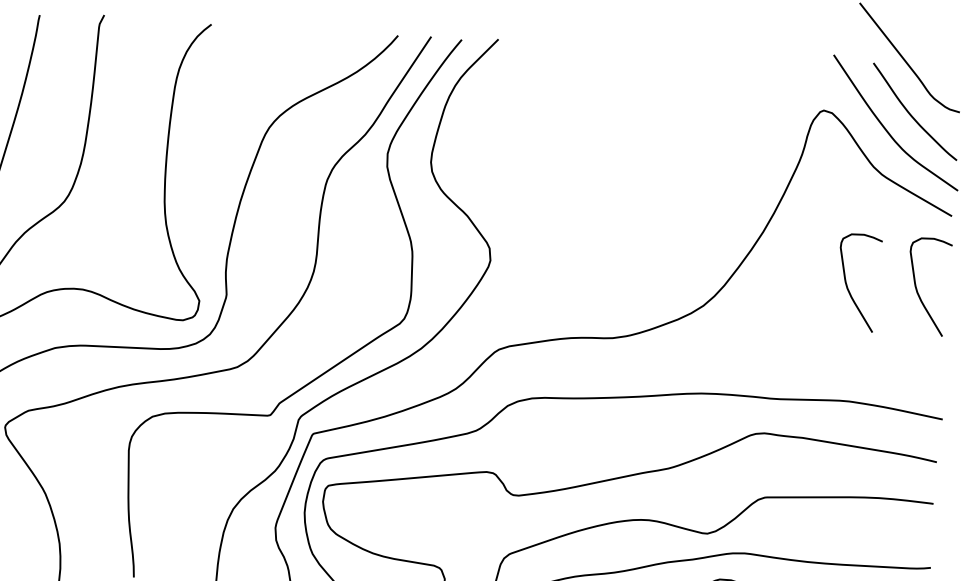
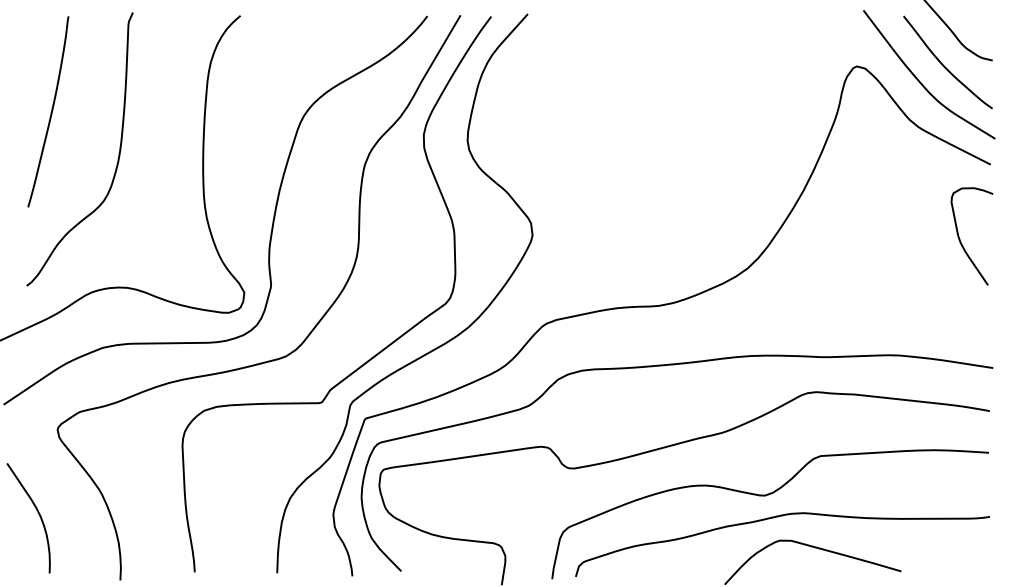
curve: (847, 284) -> (890, 238), removed

